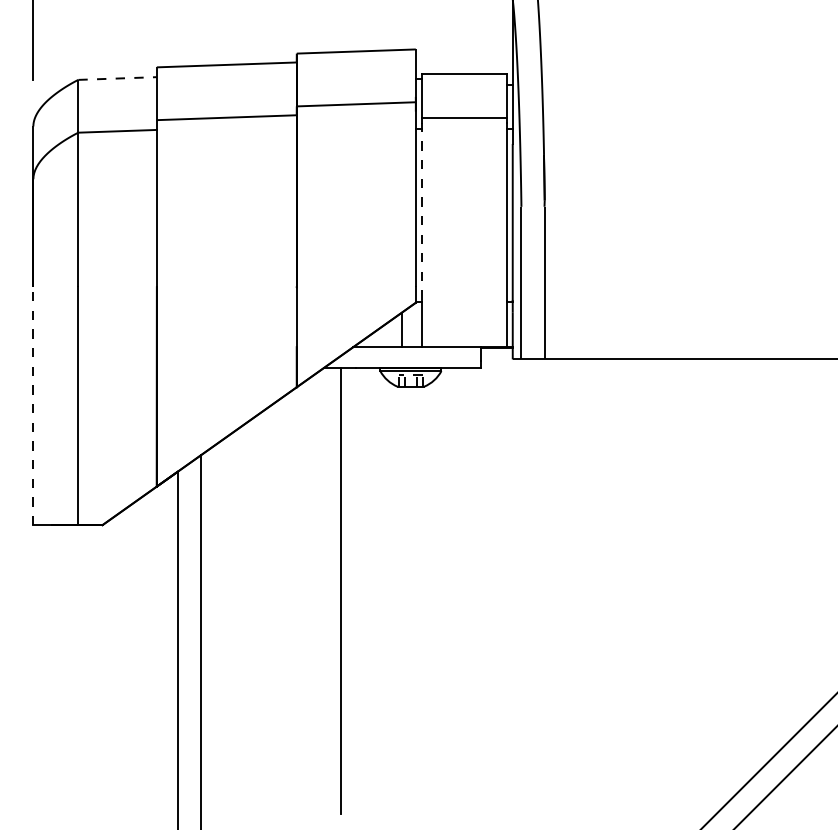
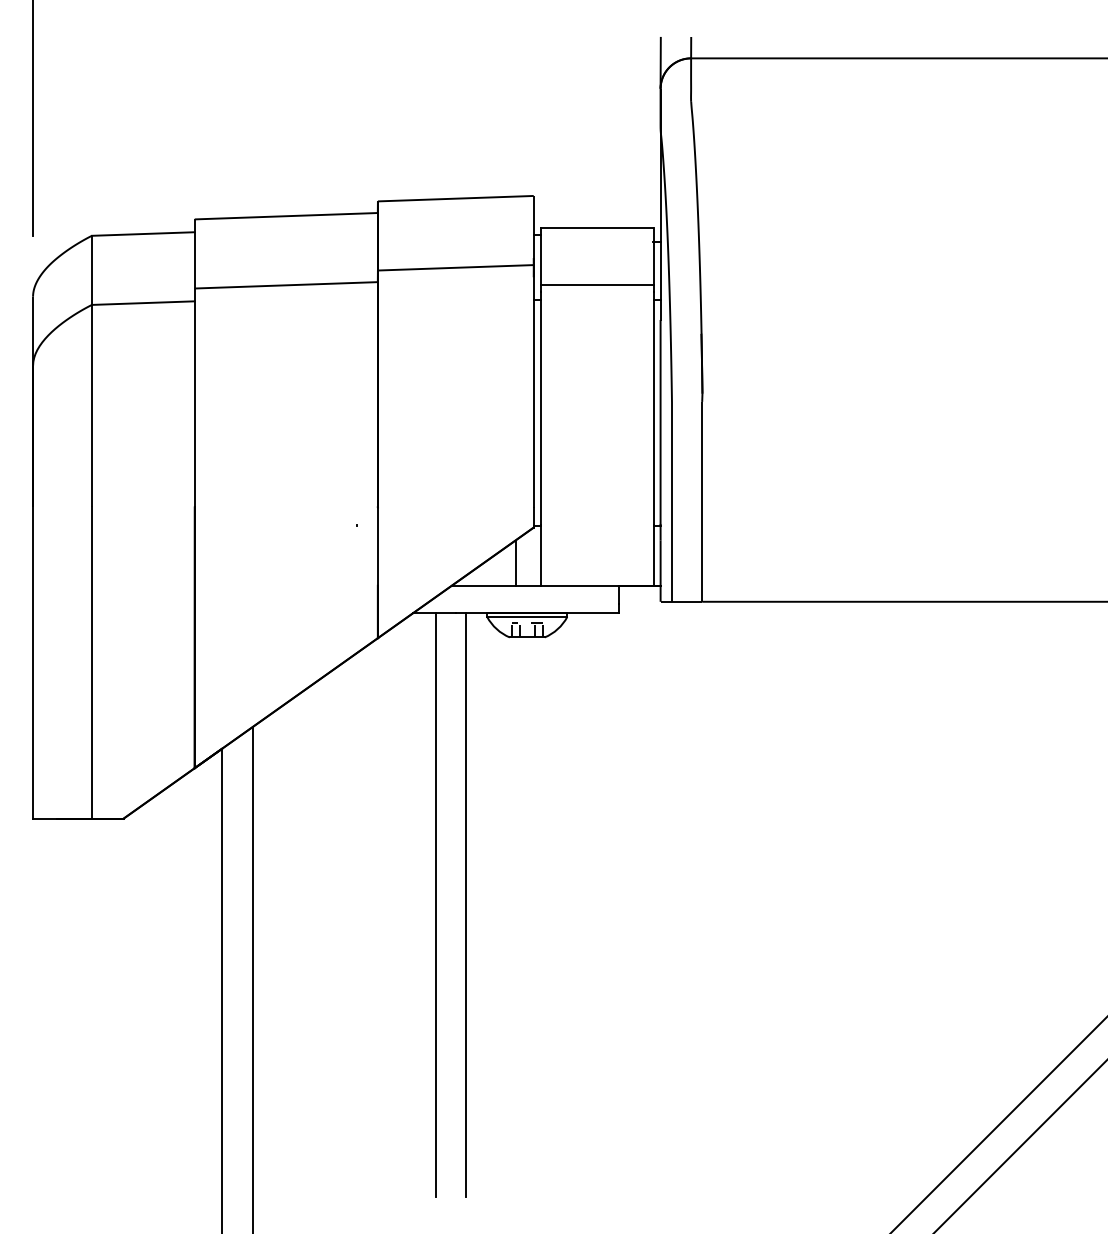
line: (117, 78) -> (143, 234), dashed -> solid
line: (421, 211) -> (541, 408), dashed -> solid
line: (33, 406) -> (33, 663), dashed -> solid
line: (364, 590) -> (466, 904), added

